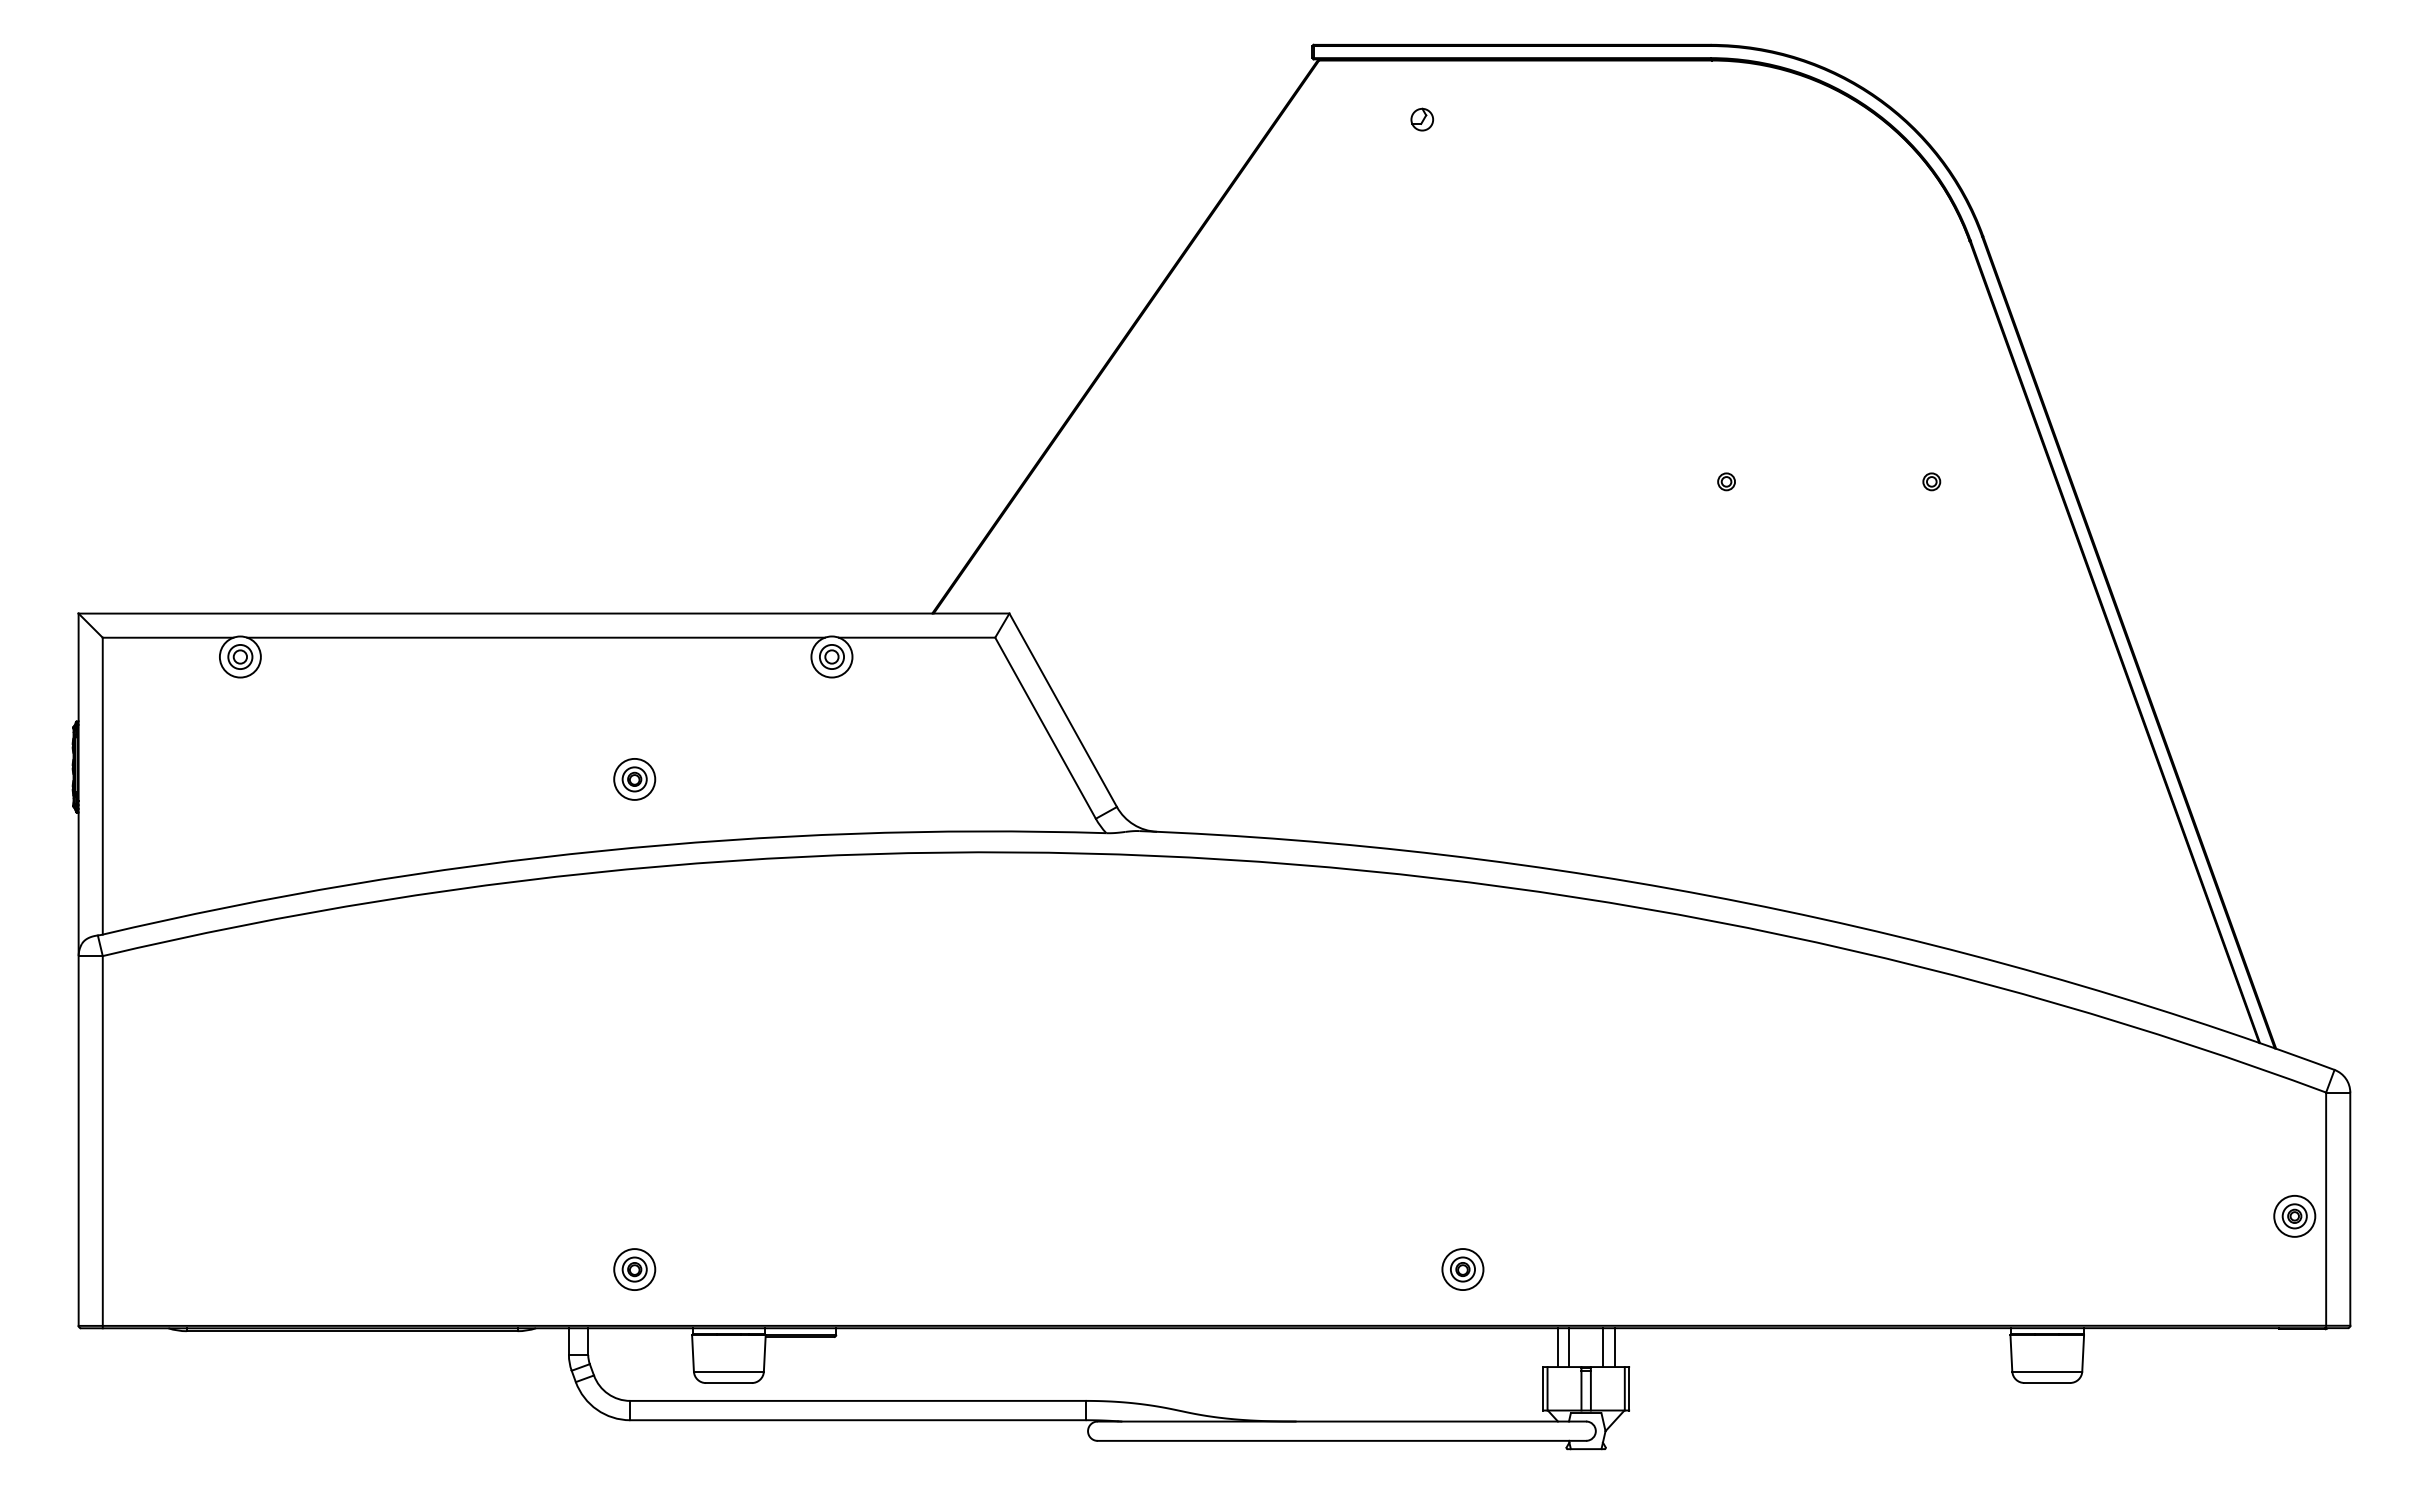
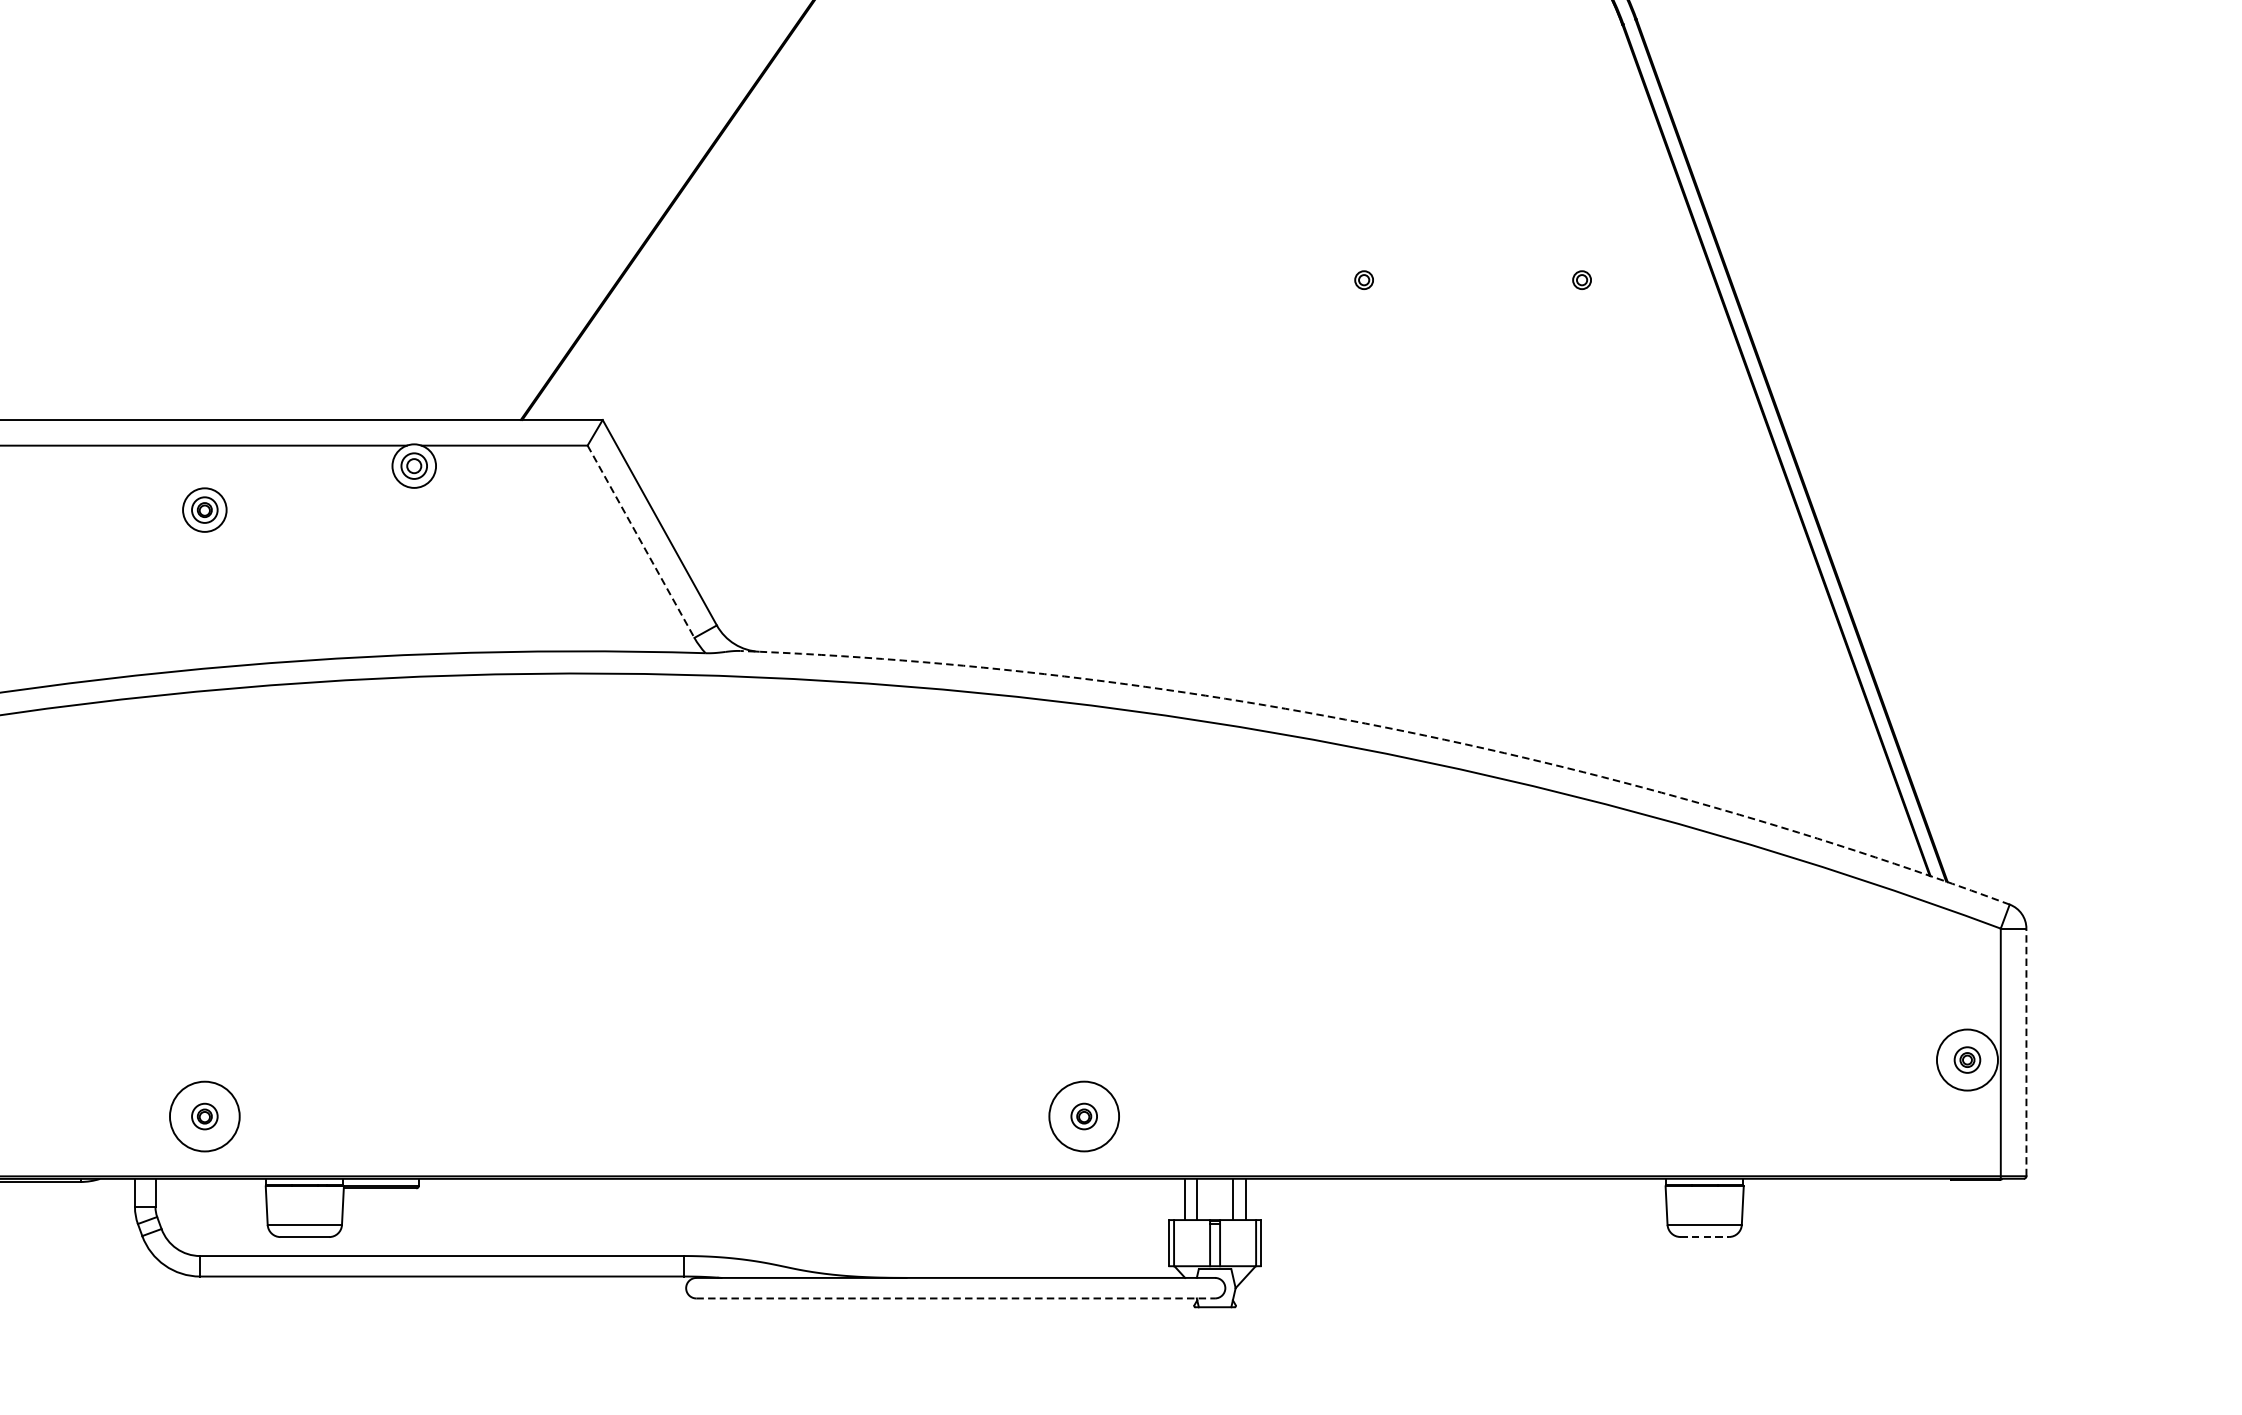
line: (1045, 728) -> (641, 542), solid -> dashed
part: (634, 779) -> (204, 510), moved
arc: (1746, 903) -> (1385, 727), solid -> dashed
line: (2350, 1209) -> (2026, 1052), solid -> dashed
circle: (2294, 1215) -> (1967, 1059), size x1.4
circle: (634, 1269) -> (204, 1116), size x1.6
circle: (1462, 1269) -> (1083, 1116), size x1.6
line: (2047, 1382) -> (1704, 1236), solid -> dashed
line: (1342, 1440) -> (956, 1298), solid -> dashed

